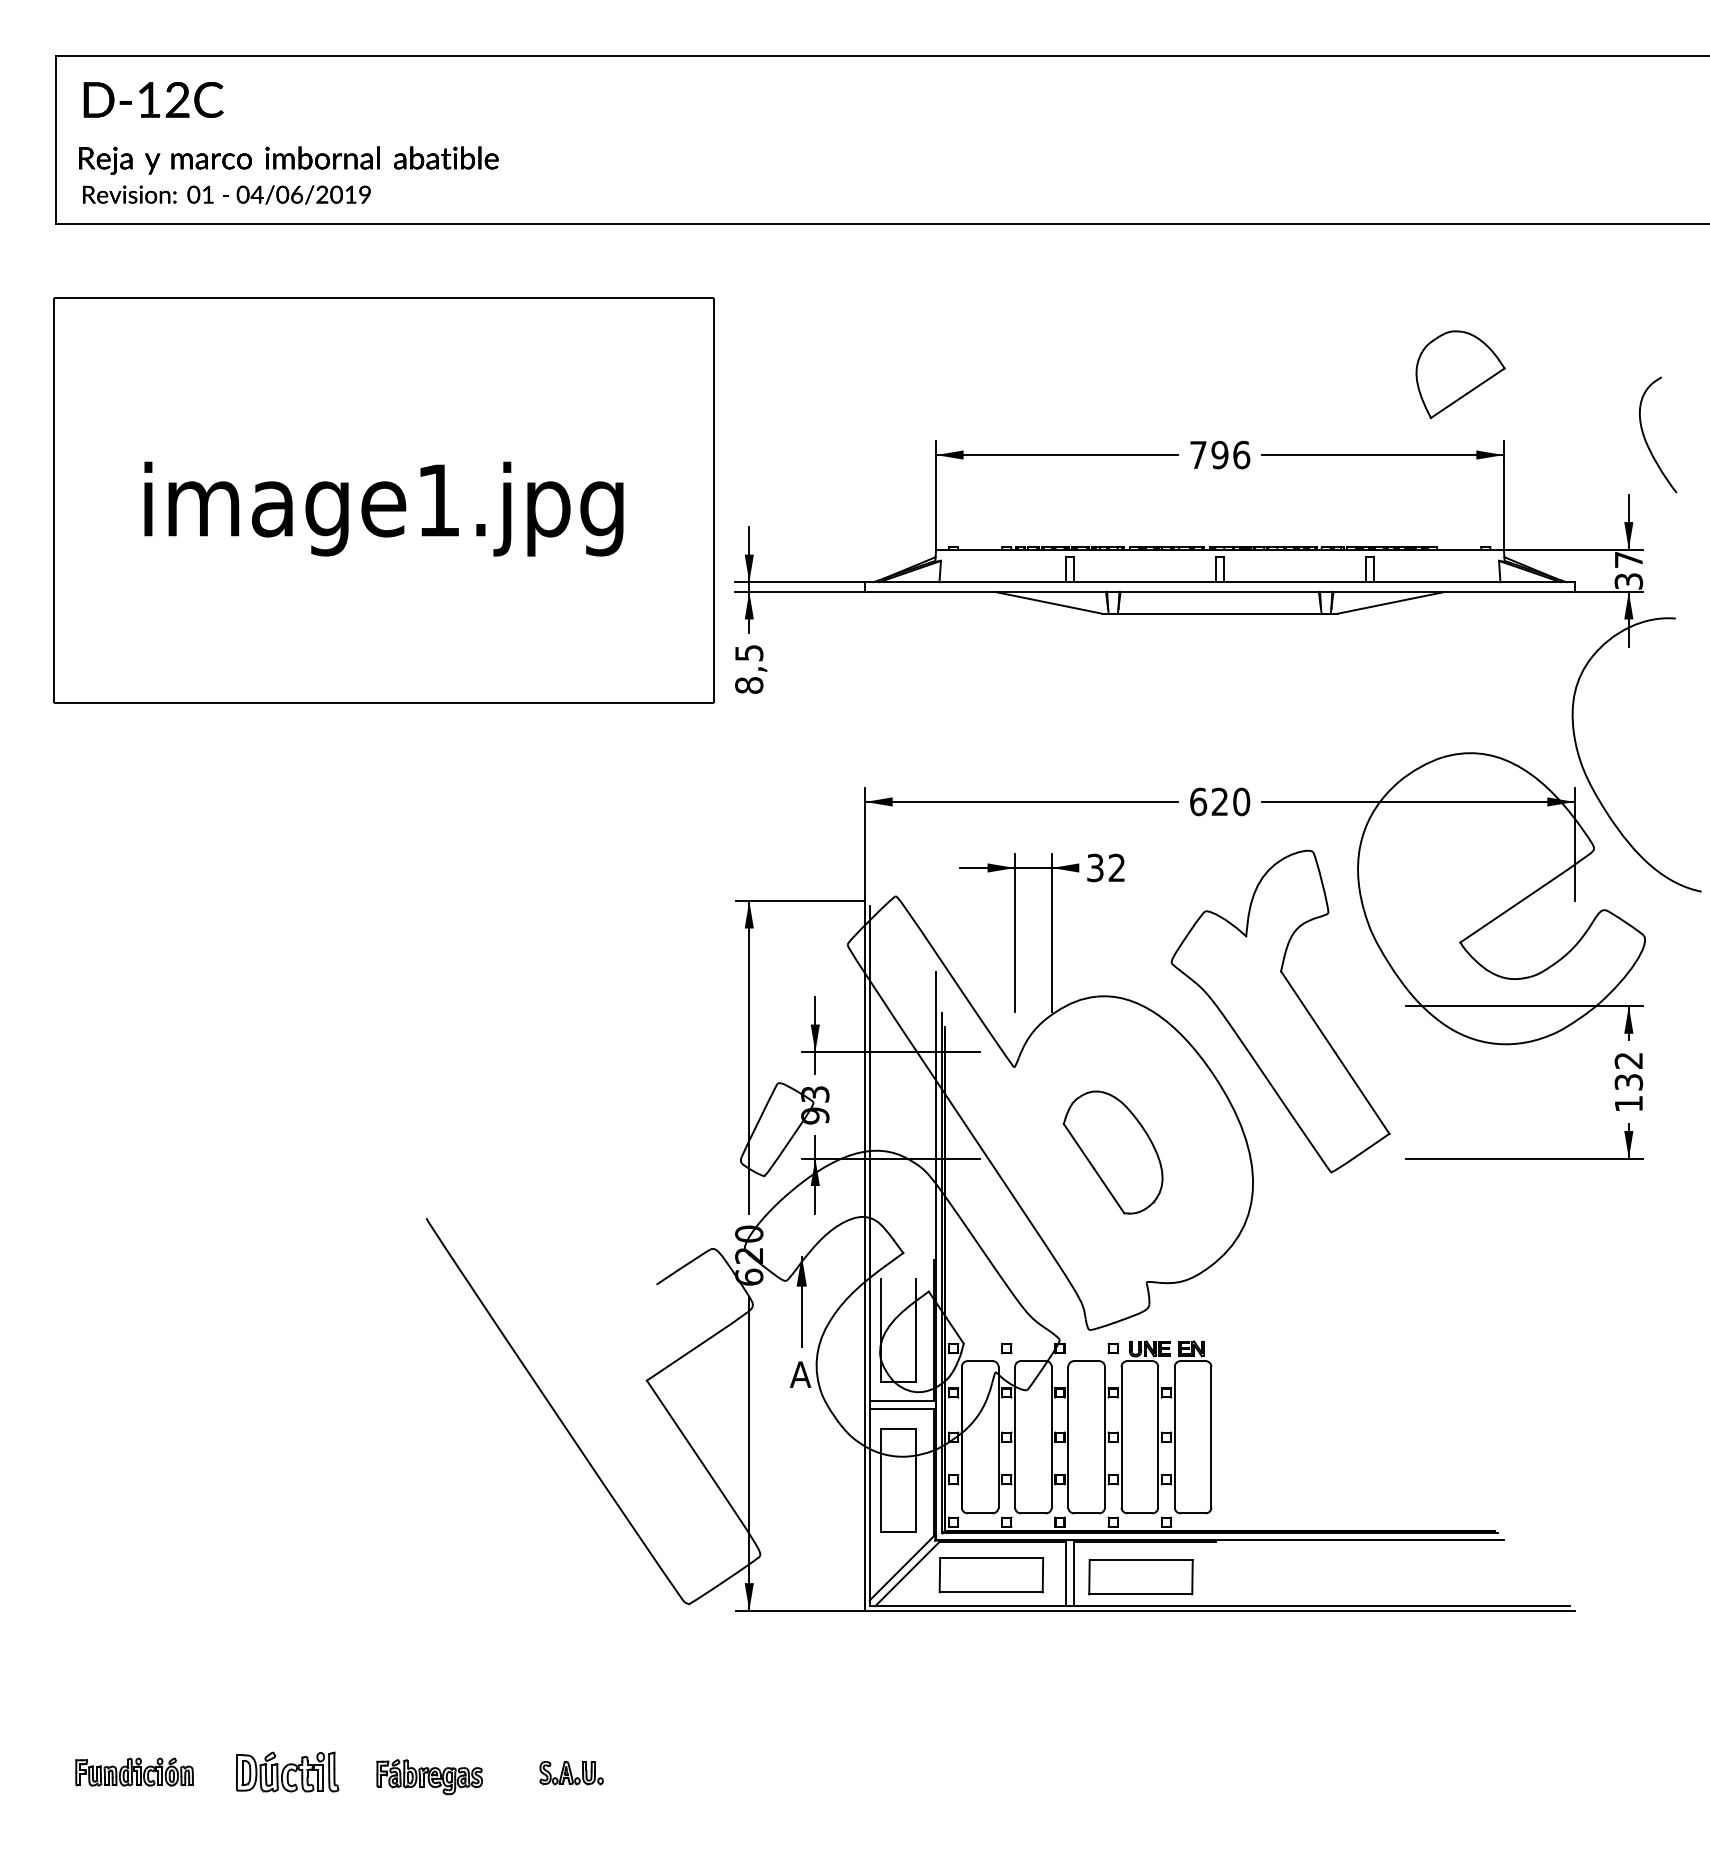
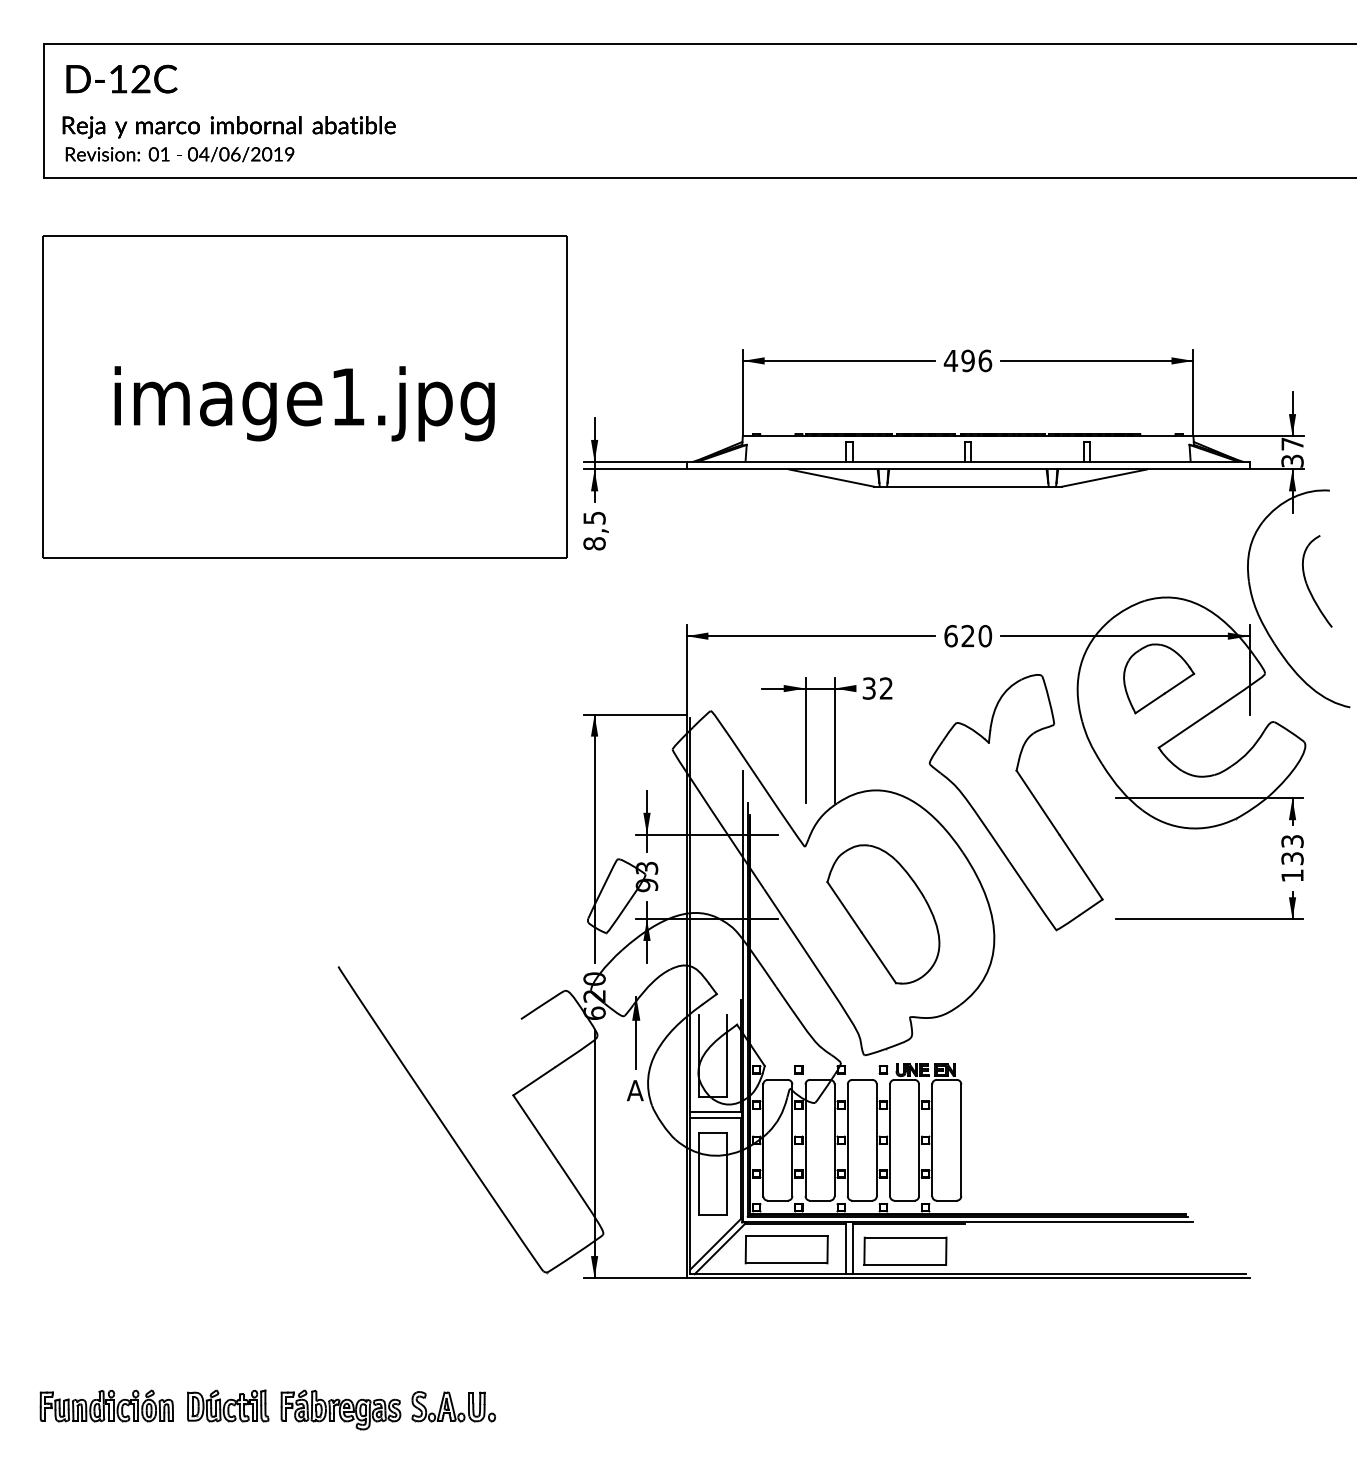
part: (1460, 374) -> (1158, 678), moved
part: (1645, 437) -> (1307, 583), moved
text: (1198, 454) -> (951, 360), 796 -> 496
text: (1628, 1060) -> (1292, 841), 132 -> 133
part: (1112, 1152) -> (882, 914), size x1.43
part: (134, 1771) -> (106, 1405), size x1.43
part: (571, 1772) -> (453, 1406), size x1.67
part: (429, 1776) -> (340, 1409), size x1.43

